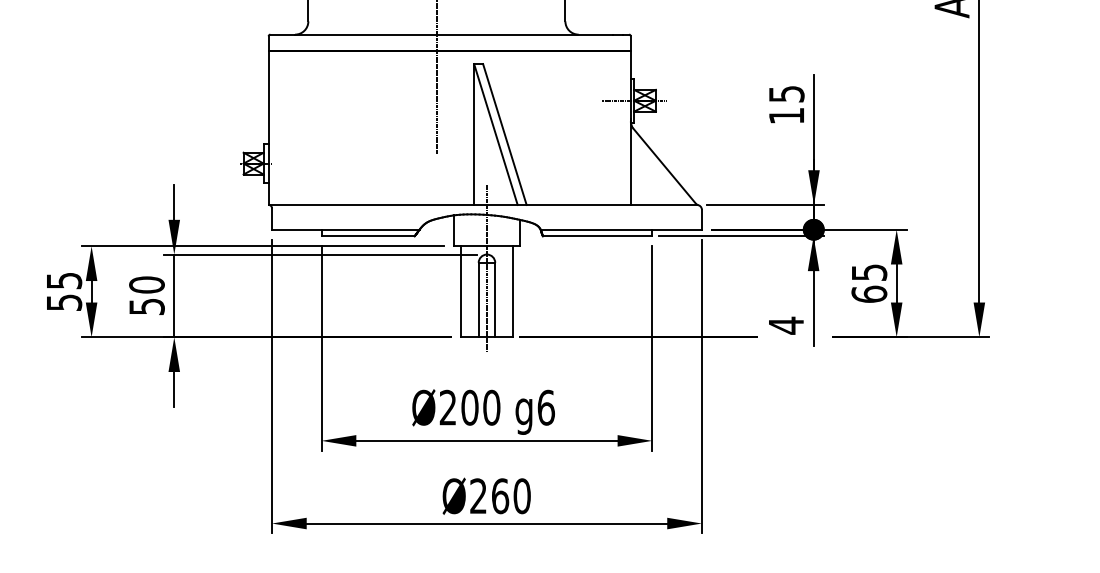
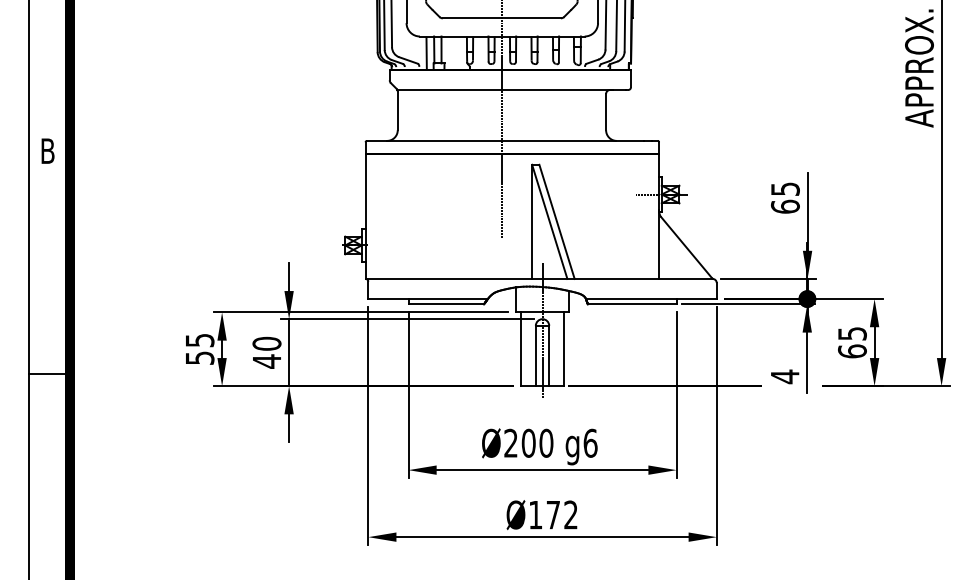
text: (785, 115) -> (784, 206), 15 -> 65
text: (147, 306) -> (267, 361), 50 -> 40
text: (500, 495) -> (553, 514), Ø260 -> Ø172

